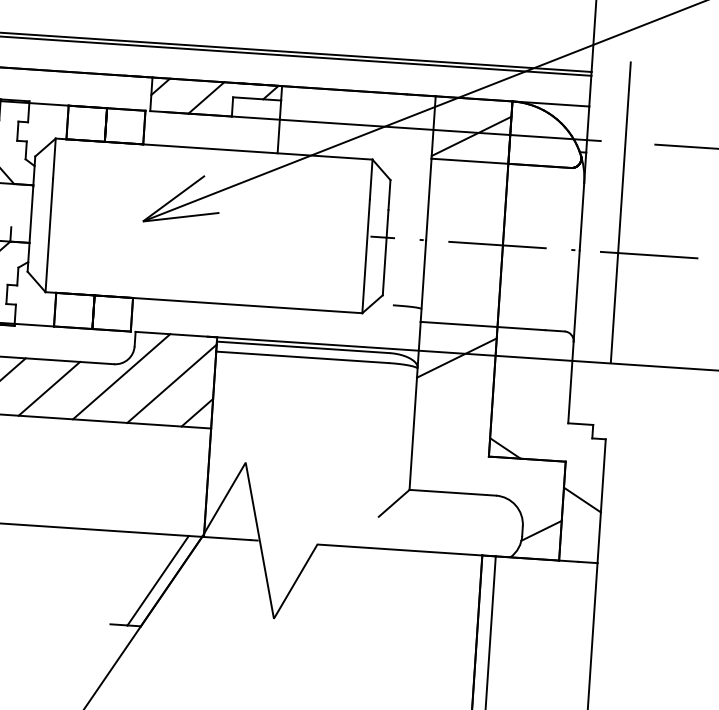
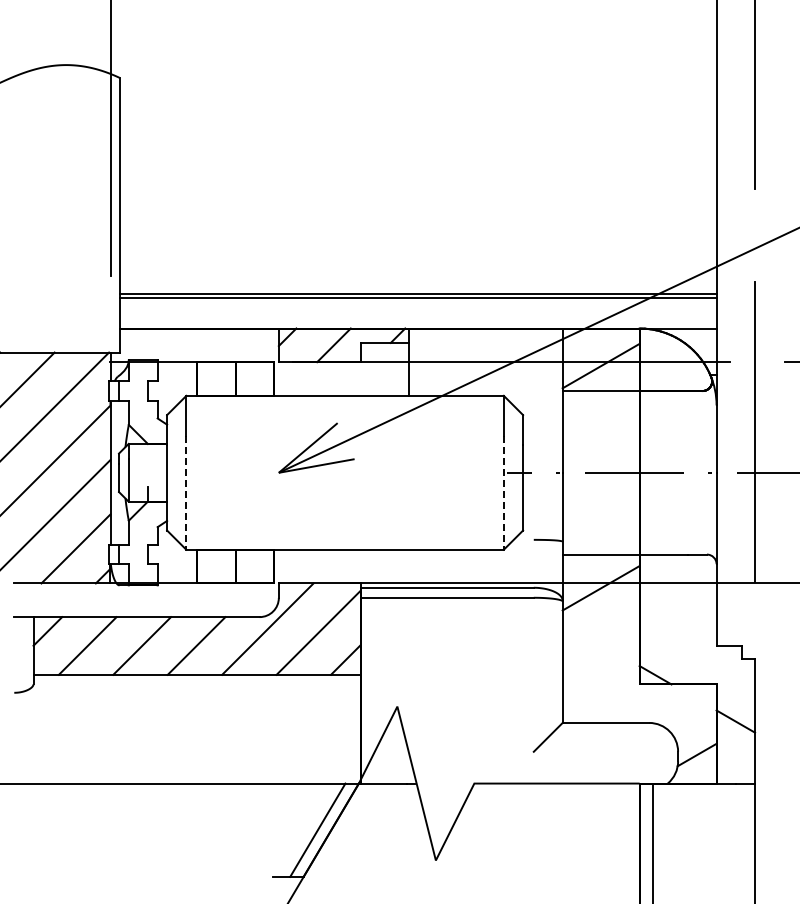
line: (49, 235) -> (186, 492), solid -> dashed
line: (365, 256) -> (503, 492), solid -> dashed

